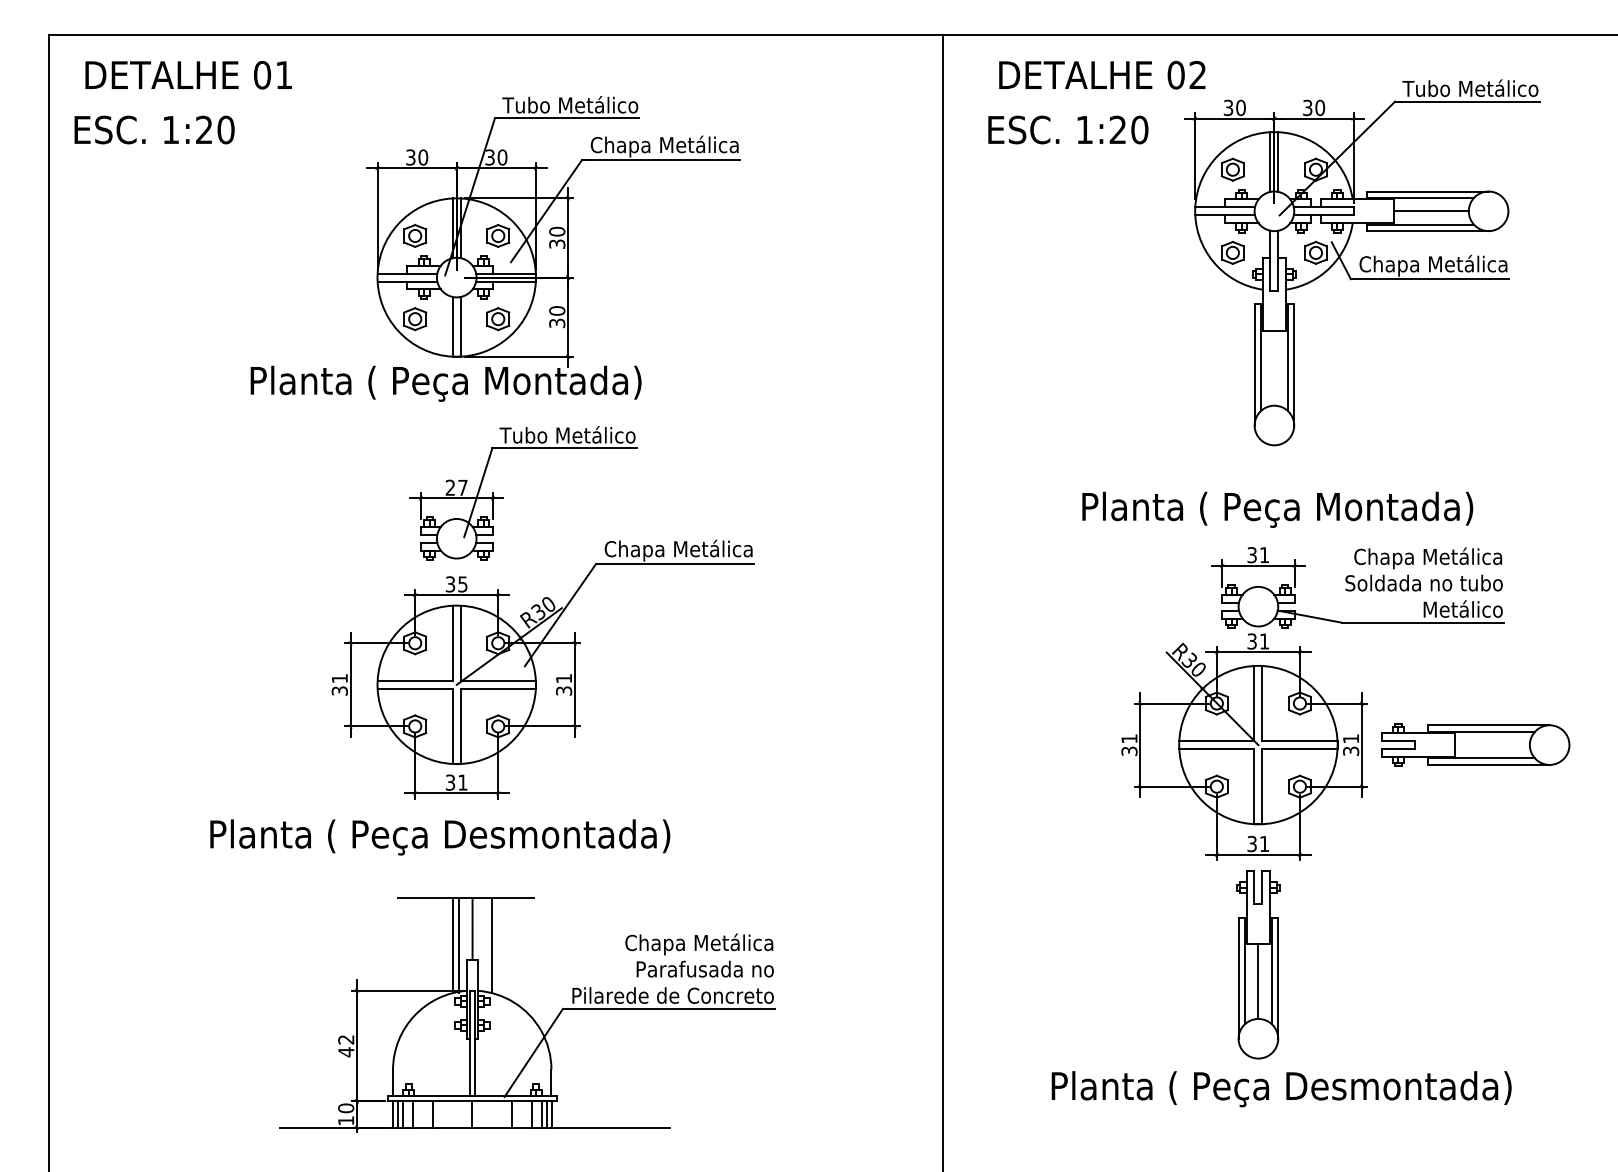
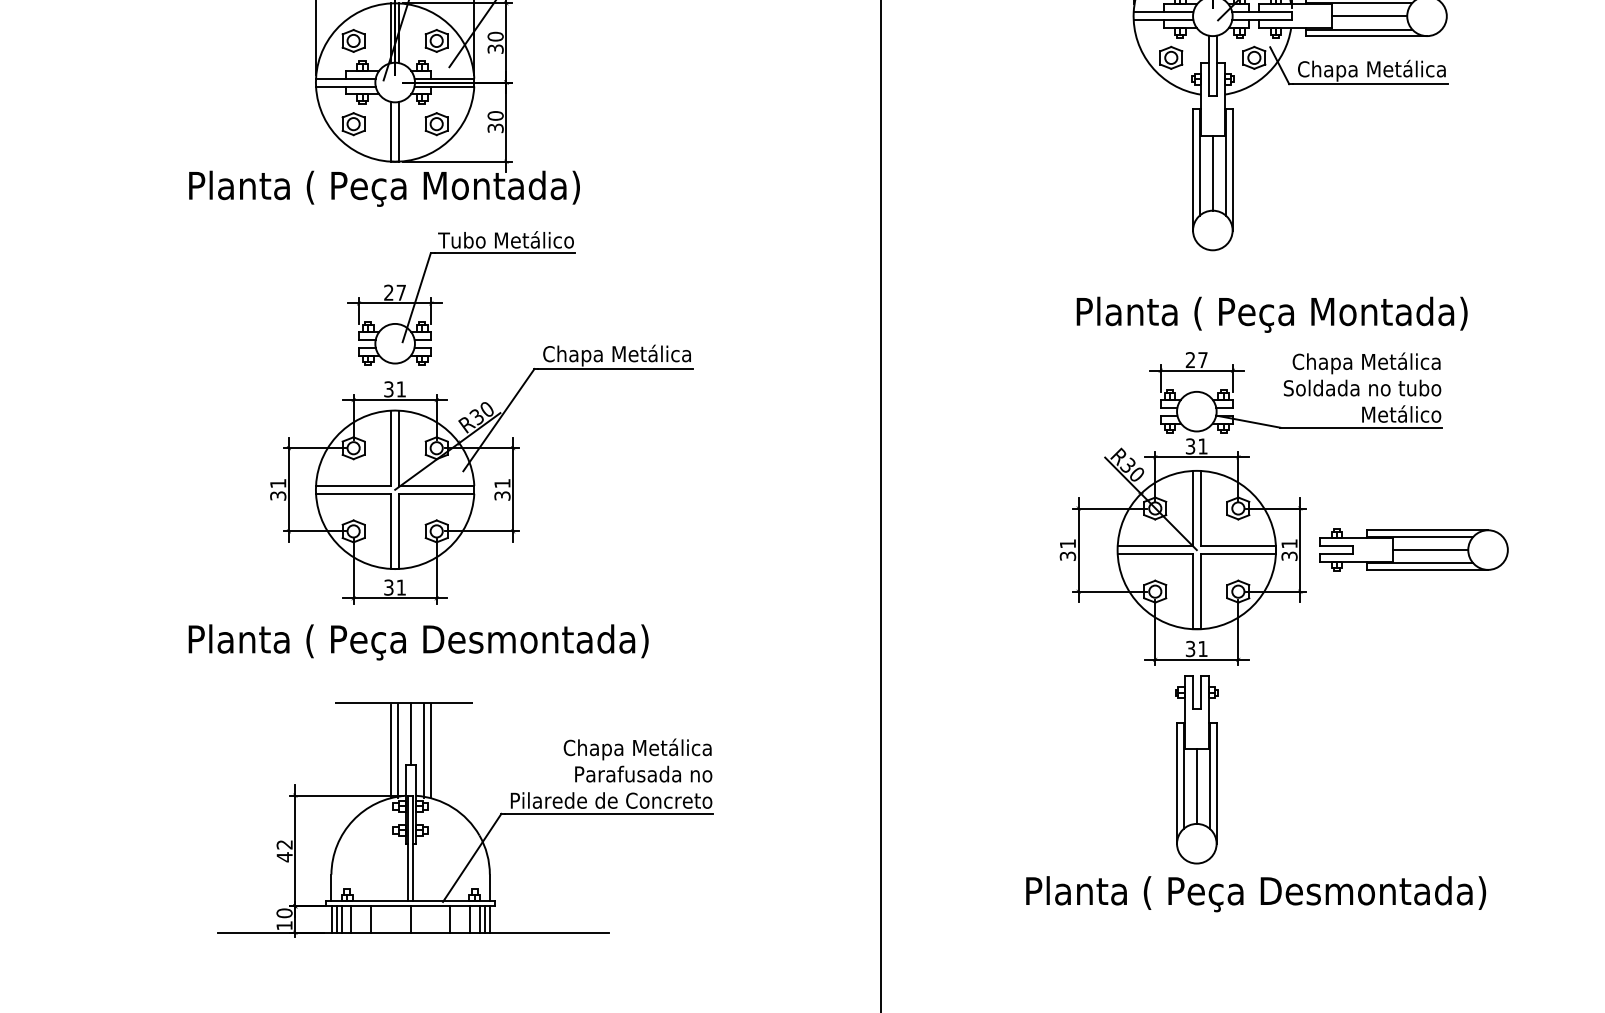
line: (1274, 367) -> (1212, 172), added
text: (1277, 509) -> (1271, 314), moved
text: (1258, 555) -> (1196, 360), 31 -> 27
text: (462, 584) -> (400, 389), 35 -> 31
line: (1491, 745) -> (1429, 550), added
text: (440, 837) -> (418, 642), moved
line: (485, 945) -> (423, 750), added
text: (1281, 1089) -> (1255, 894), moved

